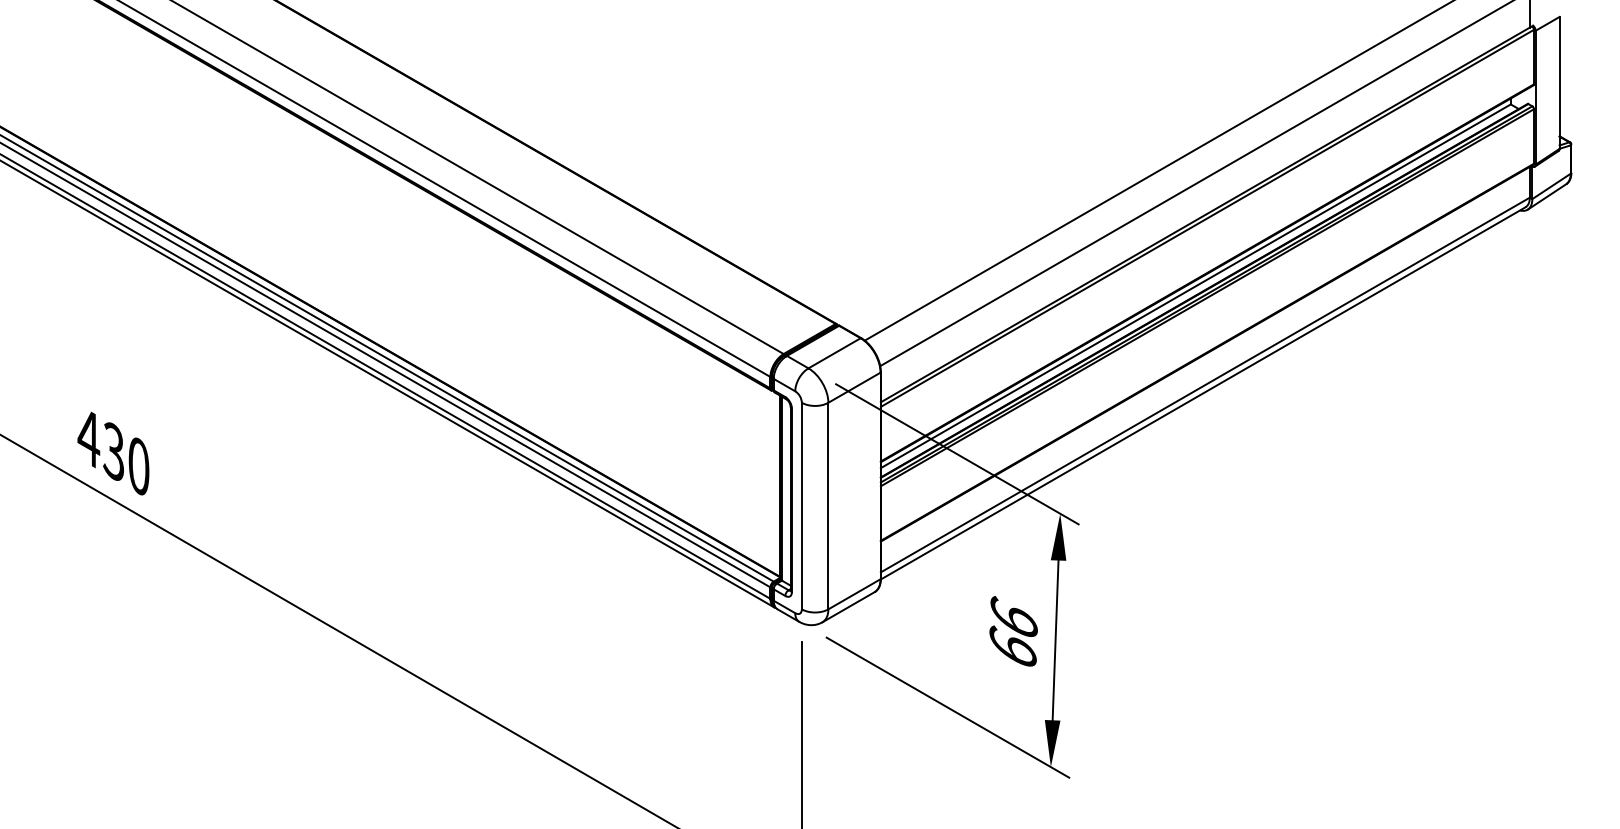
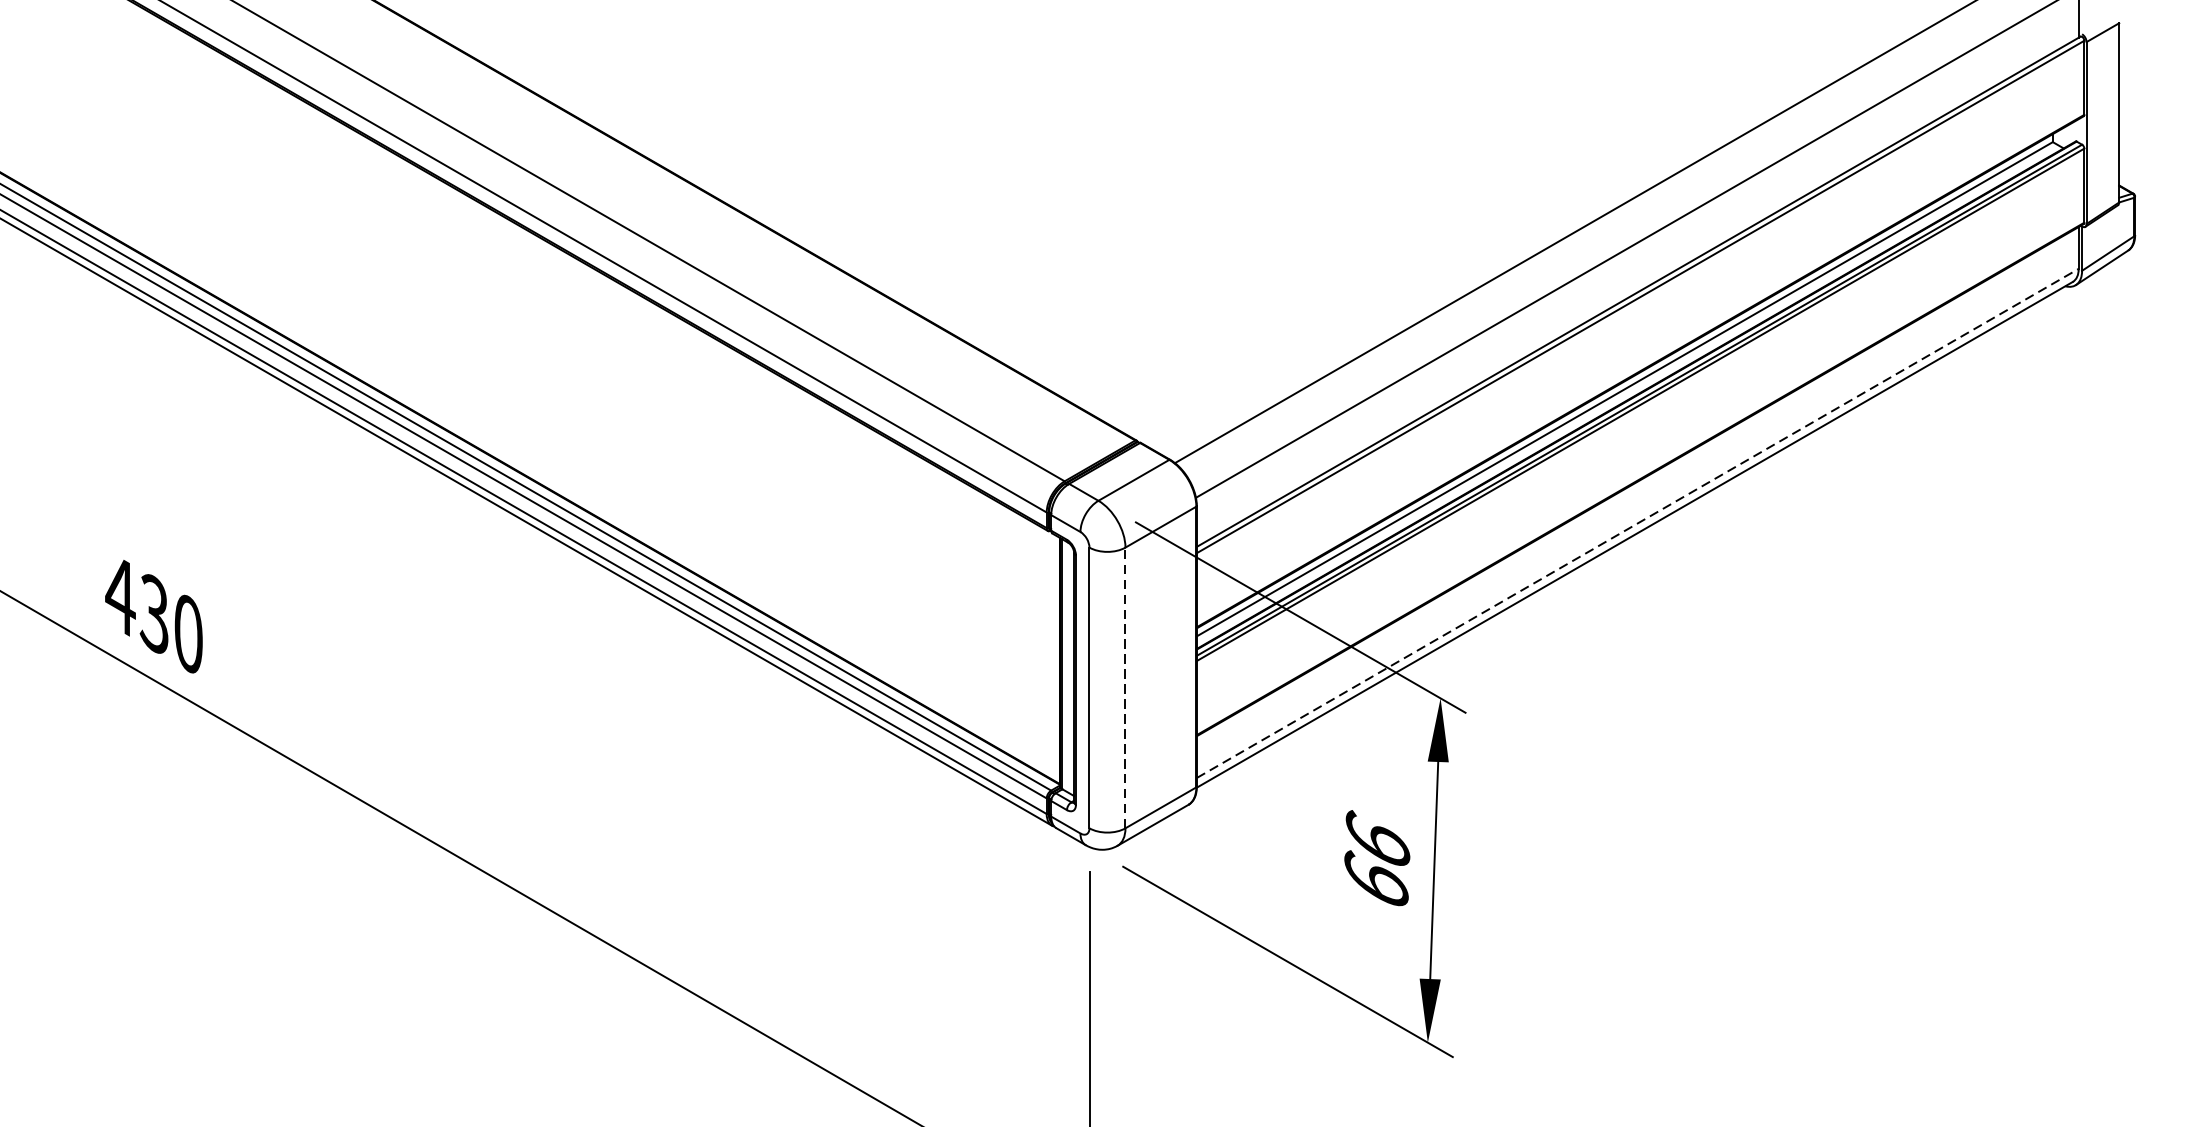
line: (1205, 385) -> (1637, 524), solid -> dashed
line: (828, 505) -> (1125, 687), solid -> dashed

